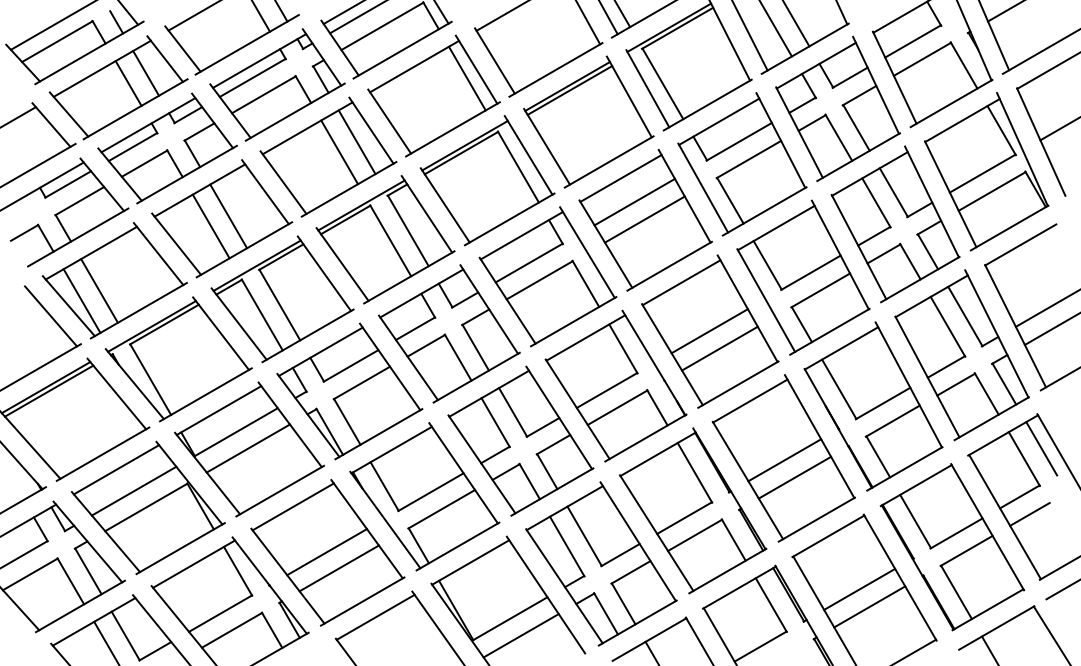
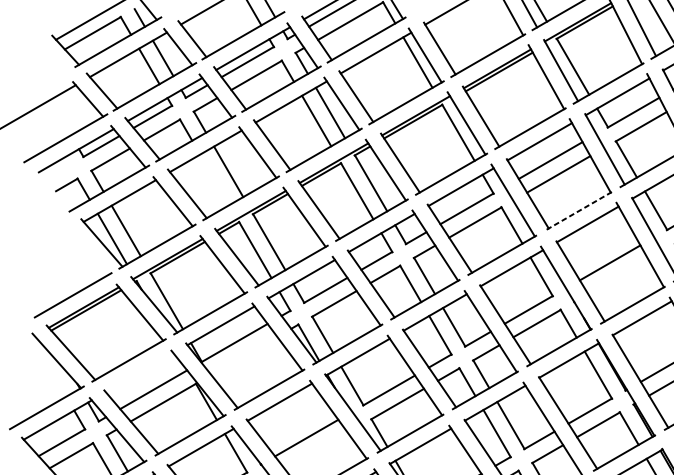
line: (210, 226) -> (214, 179), removed
line: (669, 266) -> (578, 211), solid -> dashed
line: (51, 316) -> (88, 251), removed
line: (719, 348) -> (617, 276), removed
line: (247, 448) -> (243, 355), removed
line: (116, 469) -> (139, 372), removed
line: (338, 568) -> (315, 451), removed

